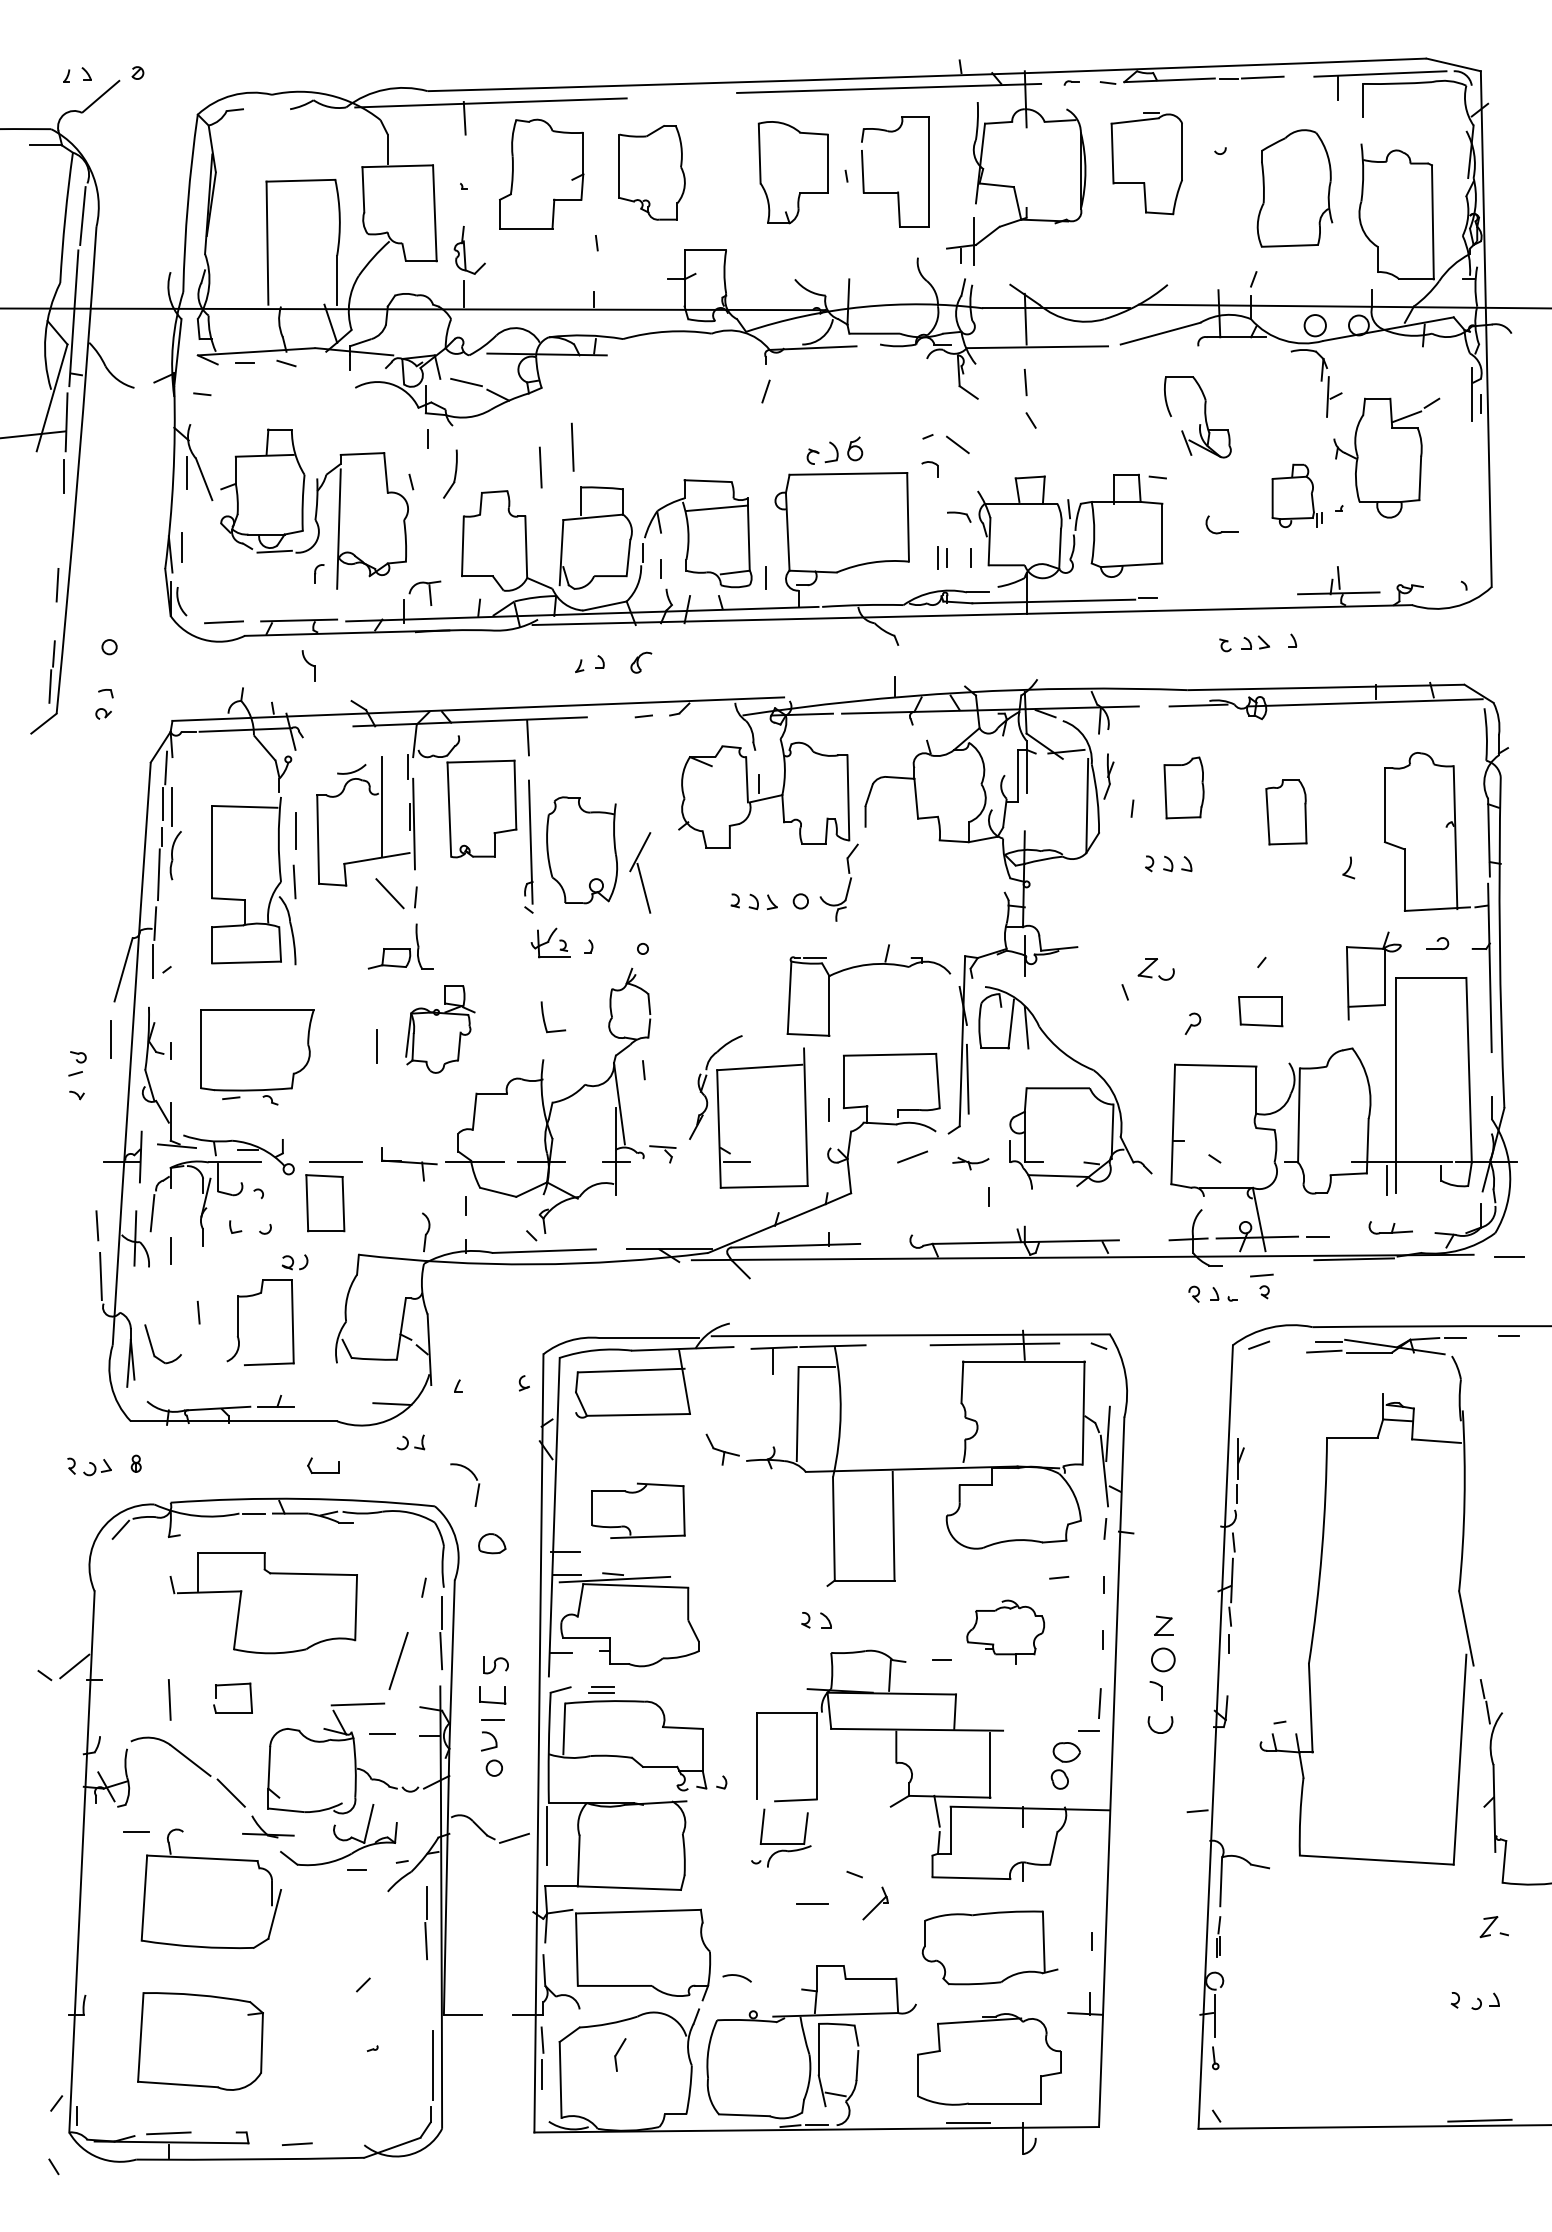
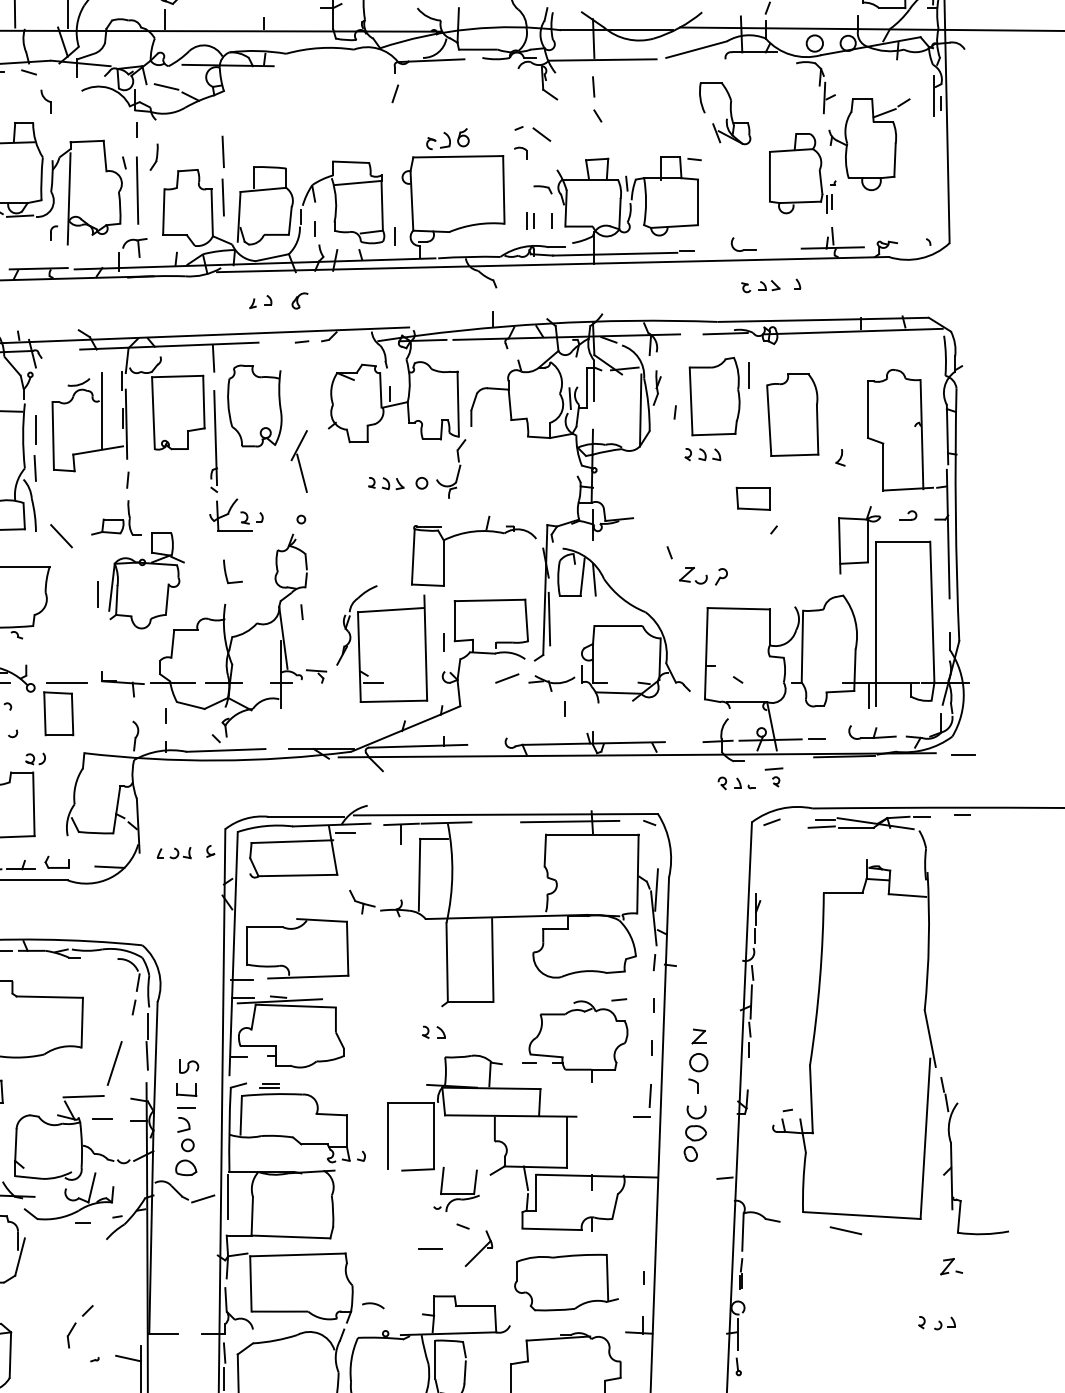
line: (572, 446) -> (223, 196), moved
part: (449, 474) -> (153, 157), size x0.71
part: (1296, 495) -> (800, 173), size x1.67
line: (428, 517) -> (137, 190), added
part: (1221, 531) -> (743, 249), moved
part: (308, 665) -> (45, 101), moved
line: (1229, 760) -> (749, 375), added
part: (1183, 787) -> (714, 396), size x1.67
line: (994, 790) -> (569, 398), added
part: (1286, 812) -> (792, 415), size x1.67
part: (582, 850) -> (255, 406), moved
line: (389, 893) -> (61, 536), moved
part: (550, 942) -> (230, 514), size x1.43
part: (1155, 969) -> (692, 575), moved
part: (1260, 1011) -> (753, 498), moved
part: (440, 1029) -> (146, 581), size x1.43
part: (970, 1163) -> (551, 683), size x1.67
part: (1390, 1227) -> (872, 732), size x1.43
line: (700, 1359) -> (345, 833), added
part: (410, 1442) -> (180, 853), moved
part: (323, 1472) -> (57, 867), moved
part: (475, 1479) -> (136, 970), moved
part: (638, 1510) -> (297, 948), size x1.43
part: (492, 1543) -> (186, 1167), moved
part: (1005, 1631) -> (578, 1040), size x1.67
part: (1065, 1765) -> (695, 1143), moved
part: (781, 1837) -> (456, 1189), moved
line: (1355, 1879) -> (845, 1230), added
part: (875, 1903) -> (478, 1248), size x1.43
part: (425, 1923) -> (135, 1263), removed
line: (416, 2047) -> (128, 1358), added
part: (620, 2054) -> (71, 1334), moved

